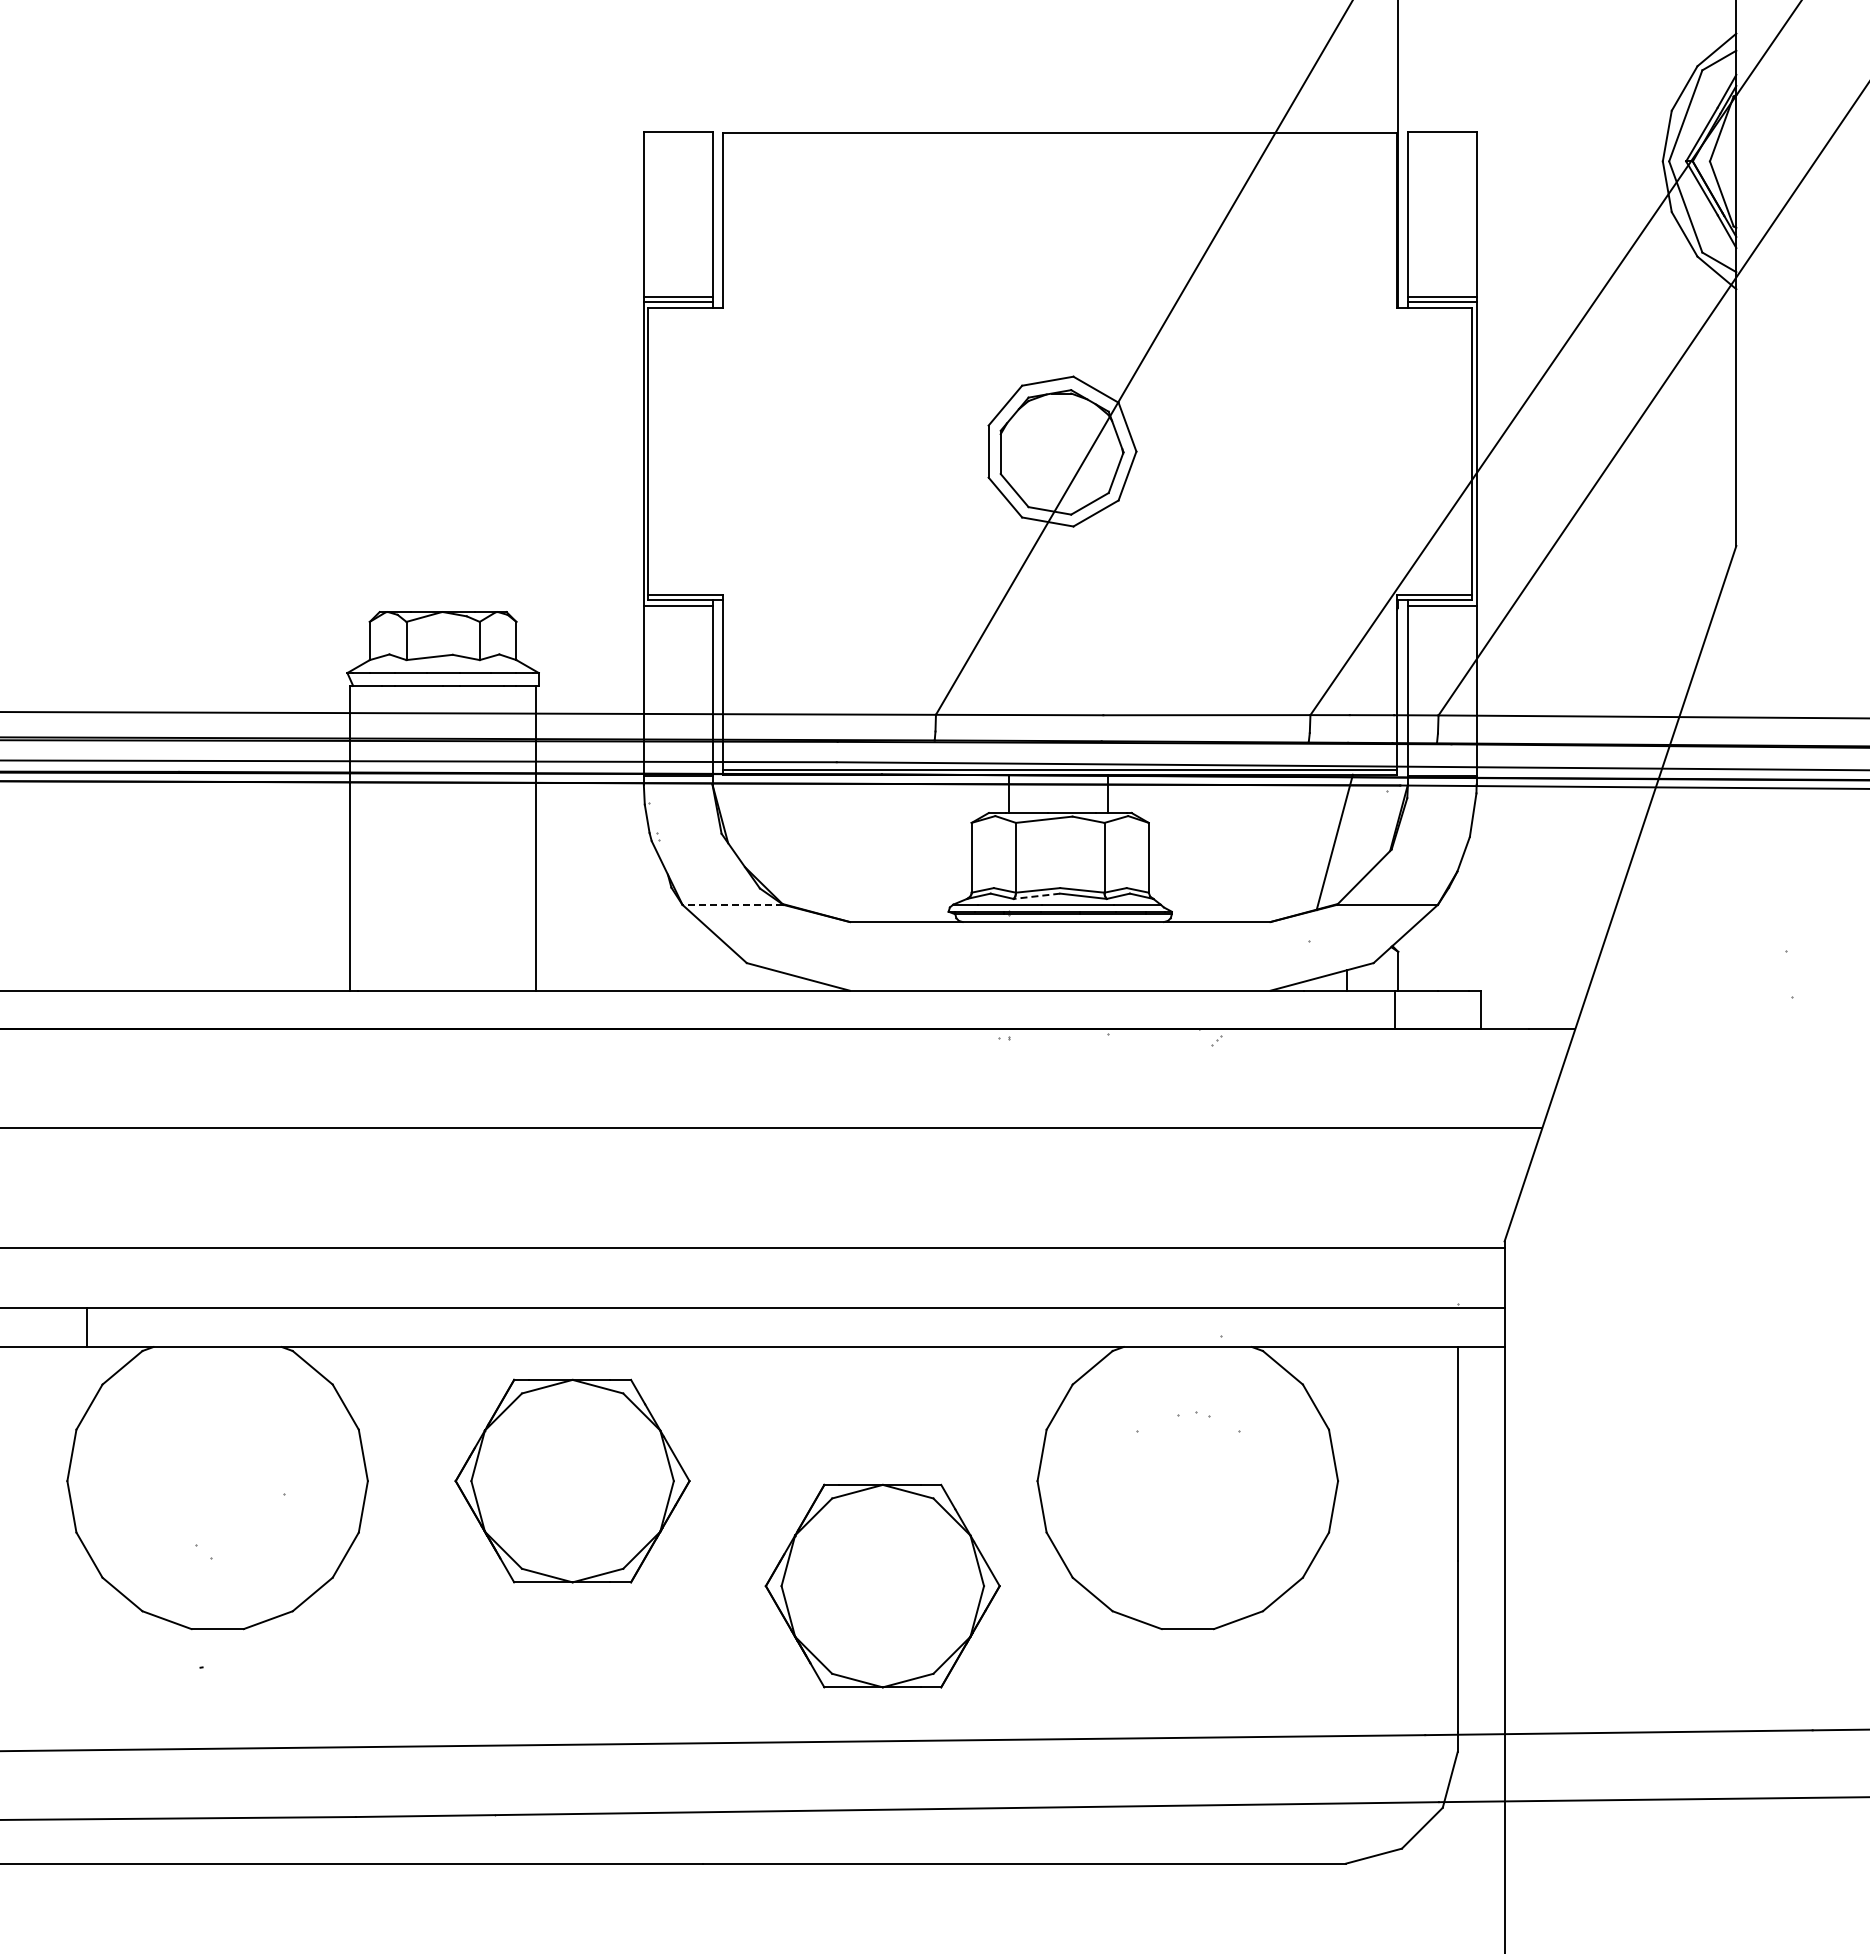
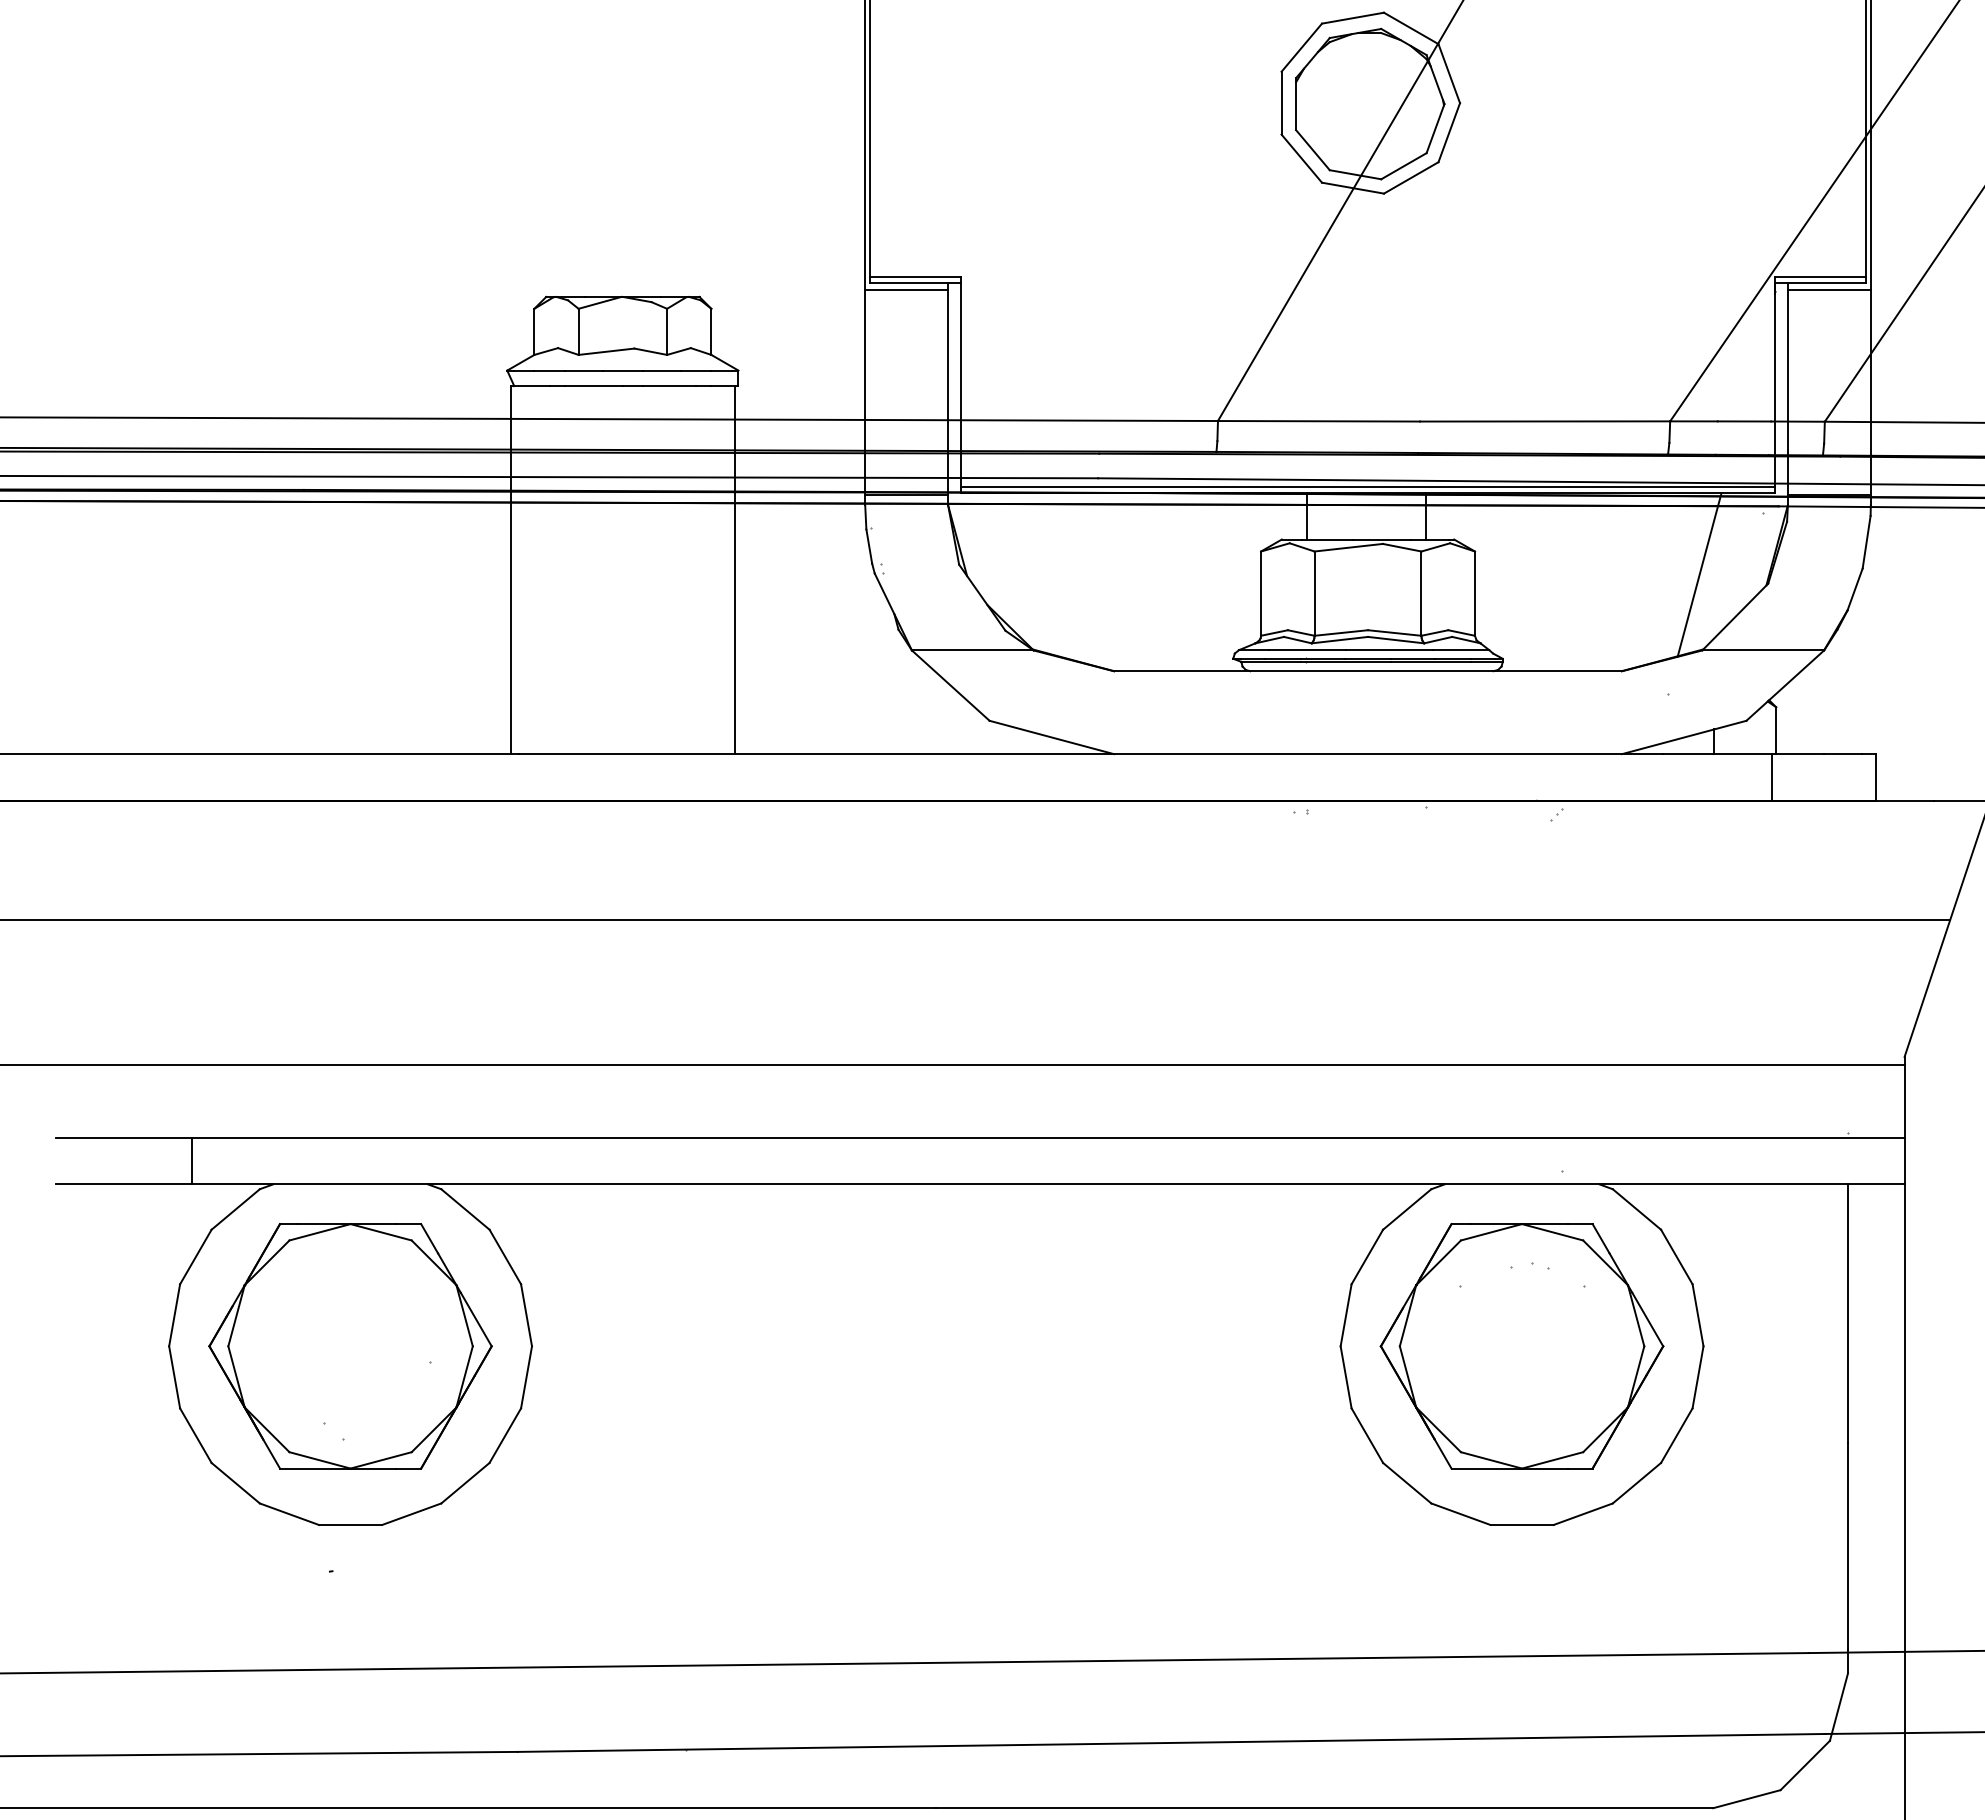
line: (1036, 896) -> (1339, 640), dashed -> solid
line: (732, 904) -> (972, 650), dashed -> solid
part: (572, 1480) -> (350, 1345), moved
part: (882, 1585) -> (1521, 1345), moved

